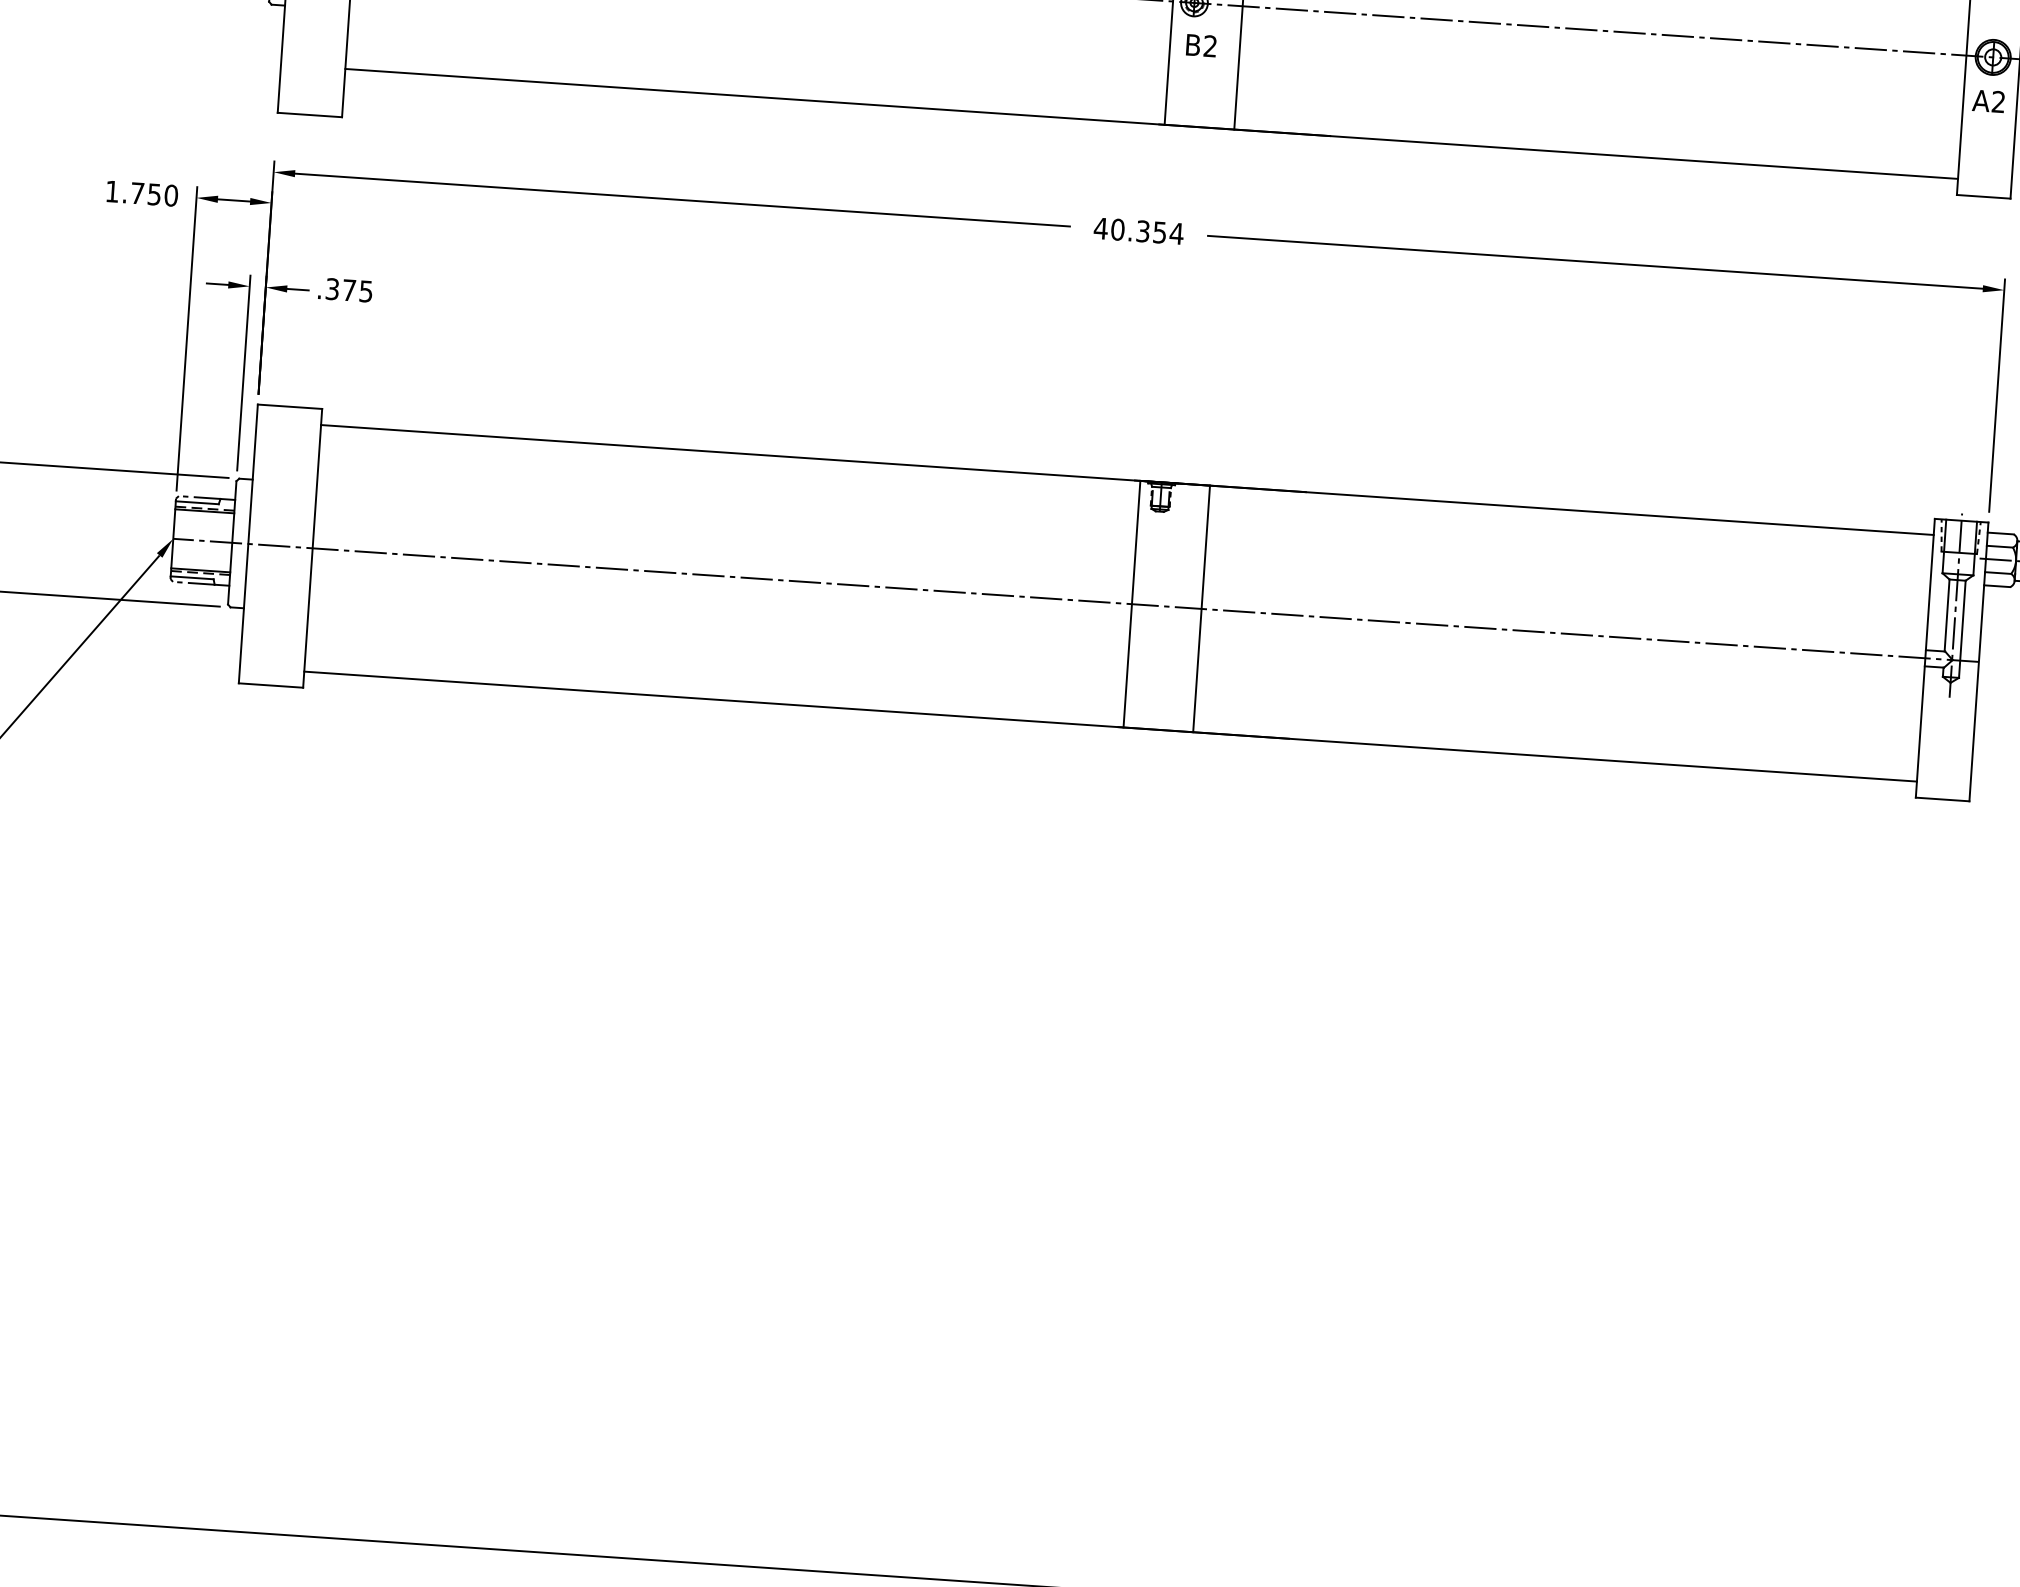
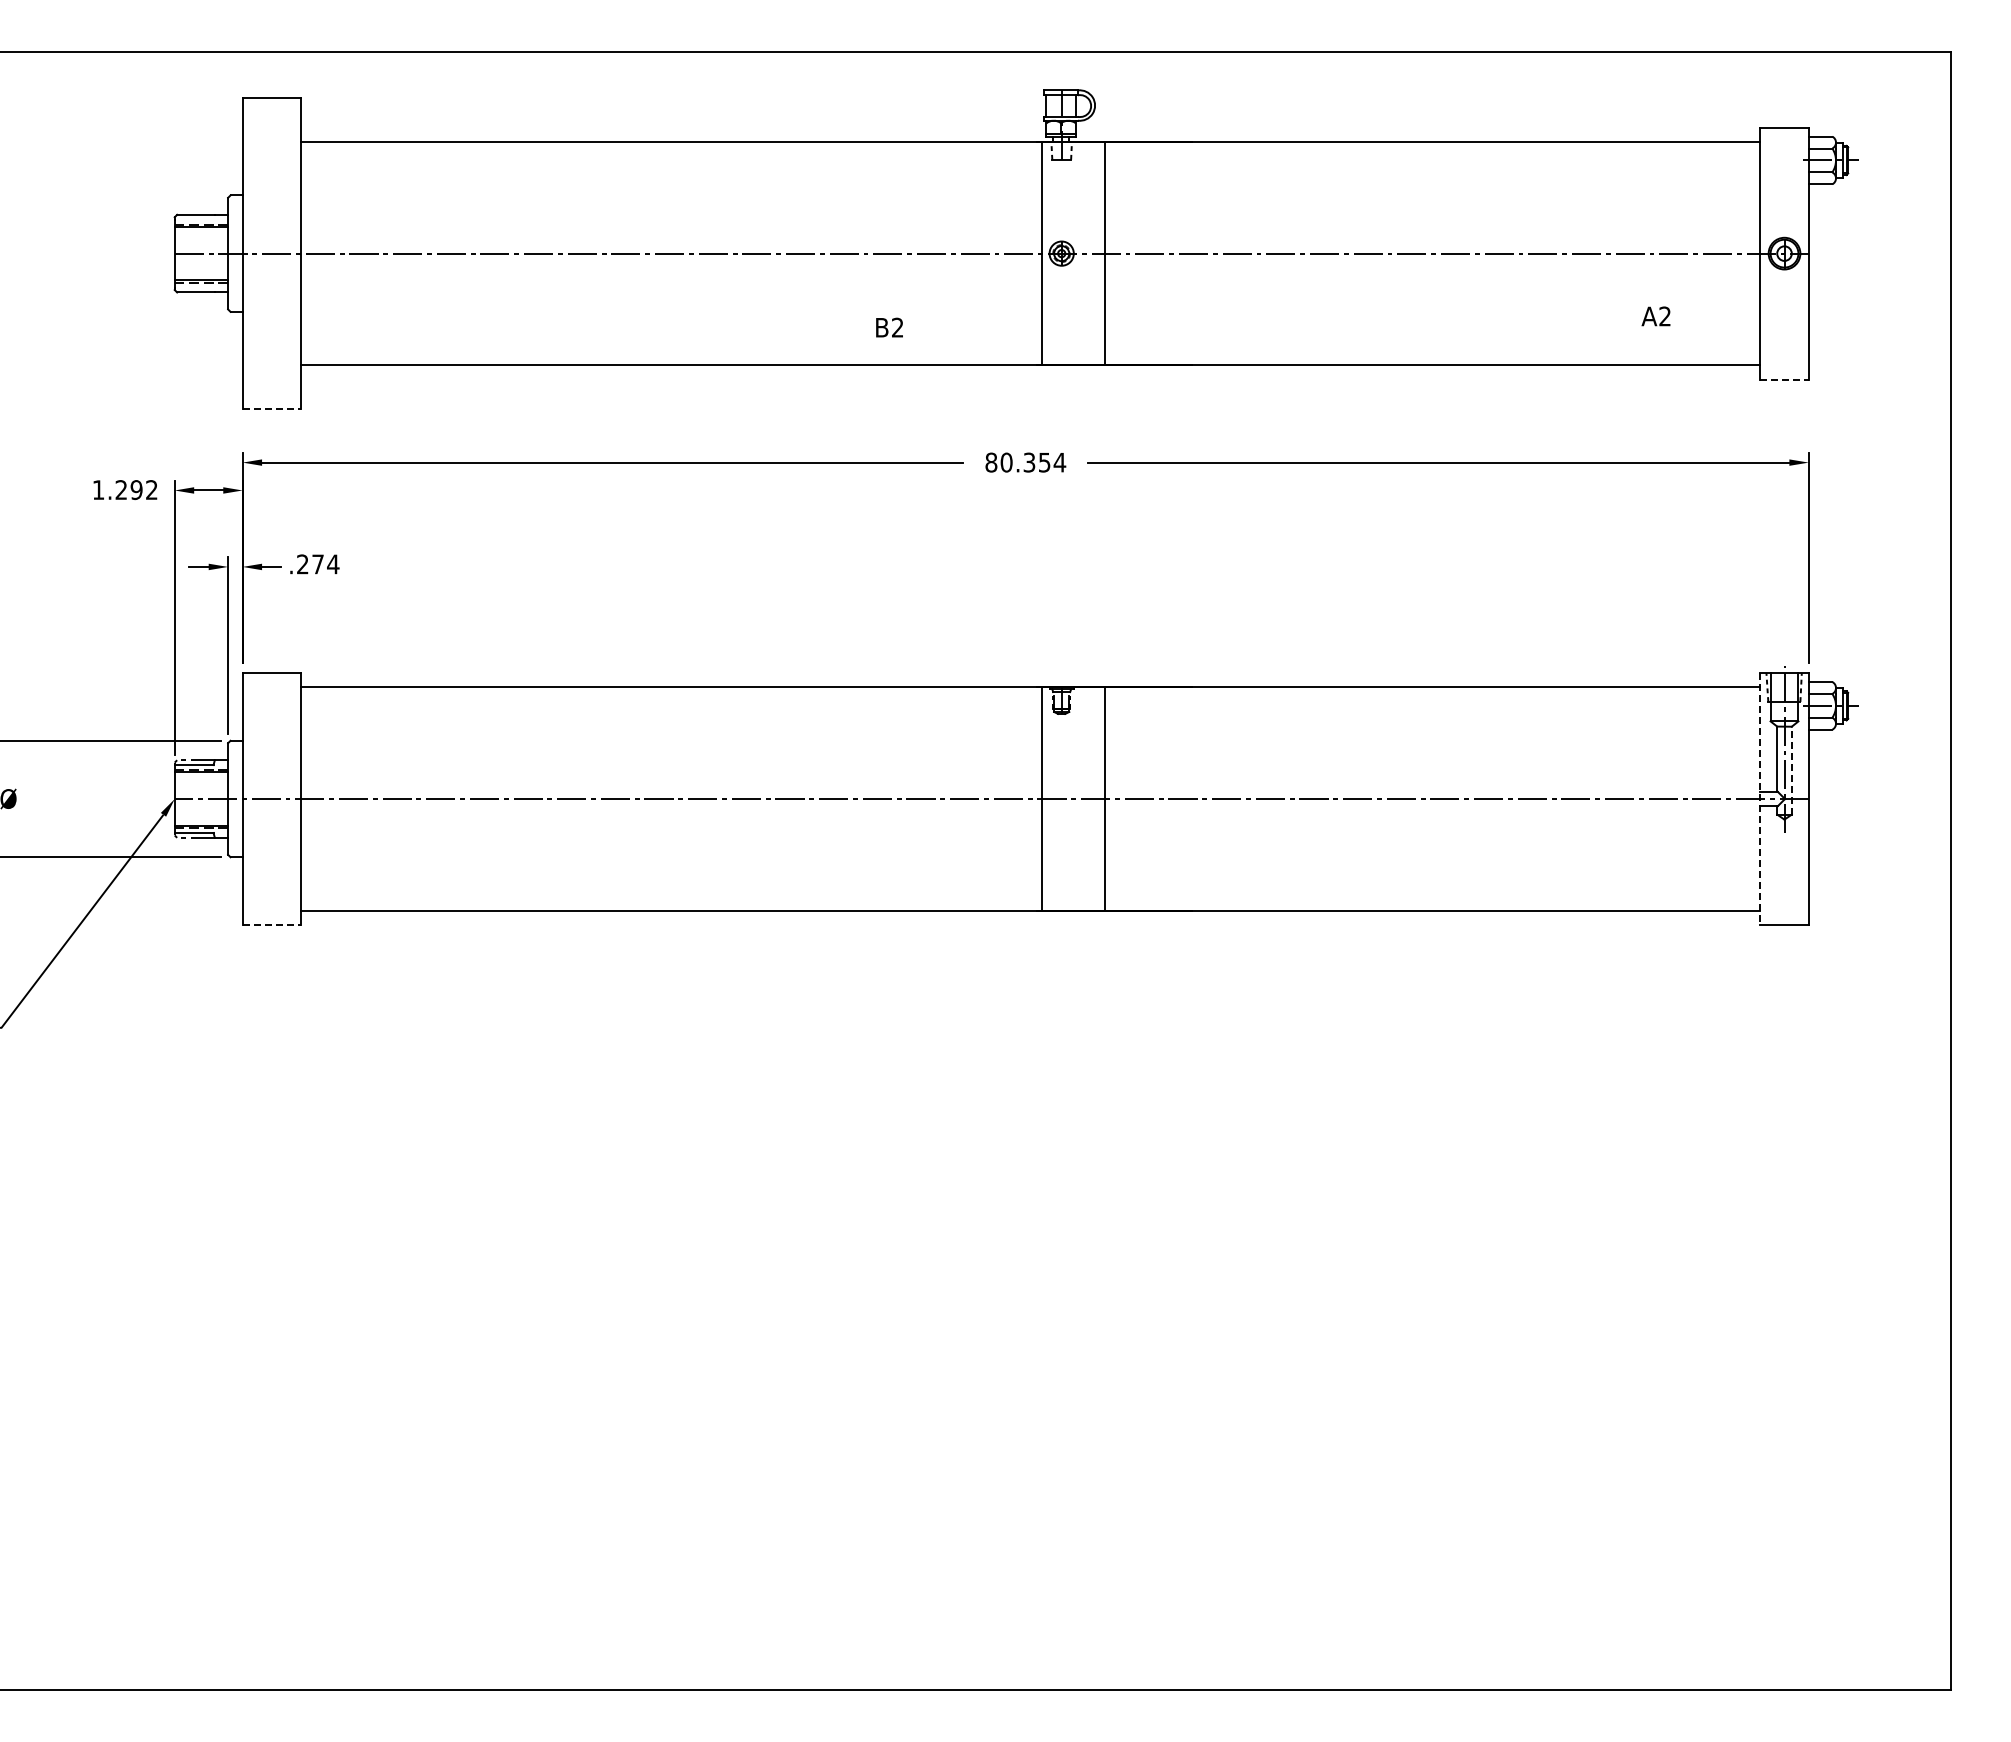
text: (1201, 45) -> (889, 327), moved
text: (1987, 101) -> (1655, 316), moved
line: (310, 114) -> (272, 408), solid -> dashed
text: (154, 193) -> (136, 489), 1.750 -> 1.292
line: (1984, 196) -> (1785, 379), solid -> dashed
text: (1101, 228) -> (991, 462), 40.354 -> 80.354
text: (349, 290) -> (318, 564), .375 -> .274
line: (1961, 629) -> (1791, 770), solid -> dashed
line: (1925, 658) -> (1760, 799), solid -> dashed
line: (271, 685) -> (272, 925), solid -> dashed

